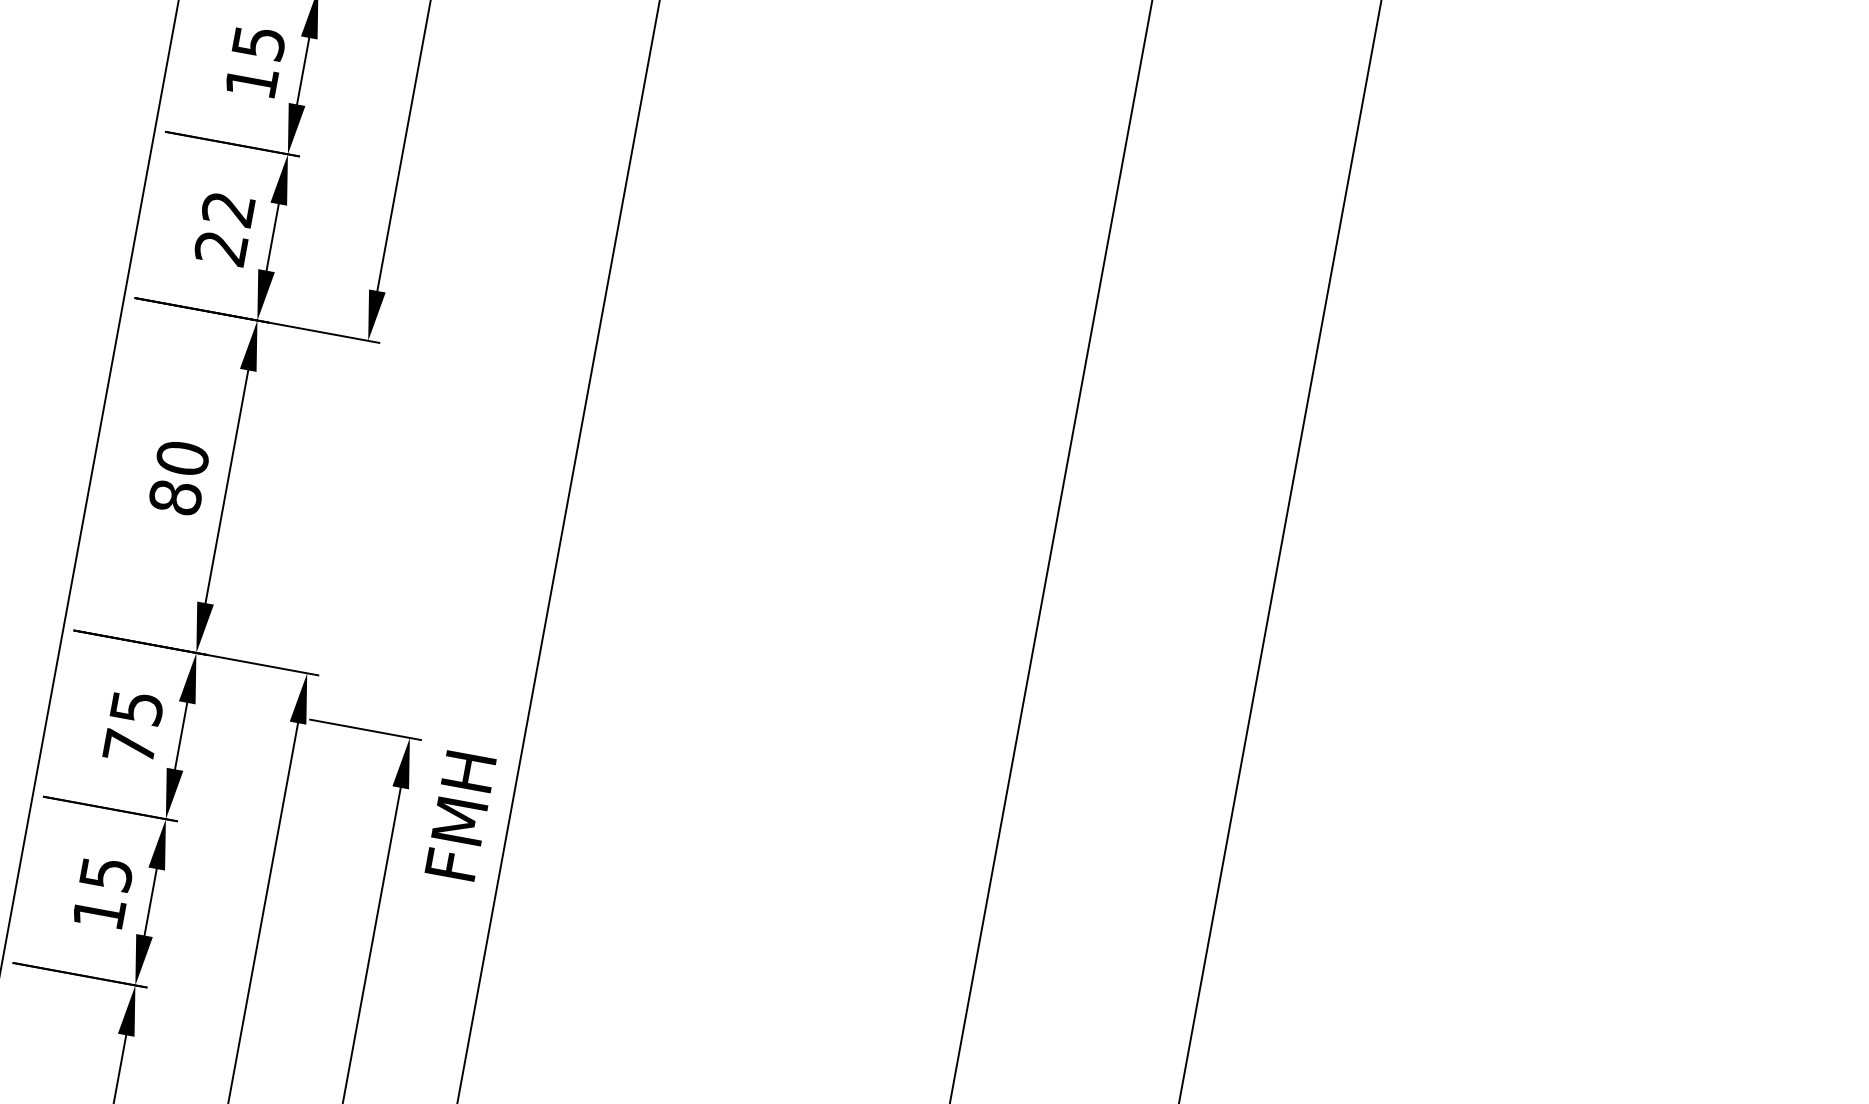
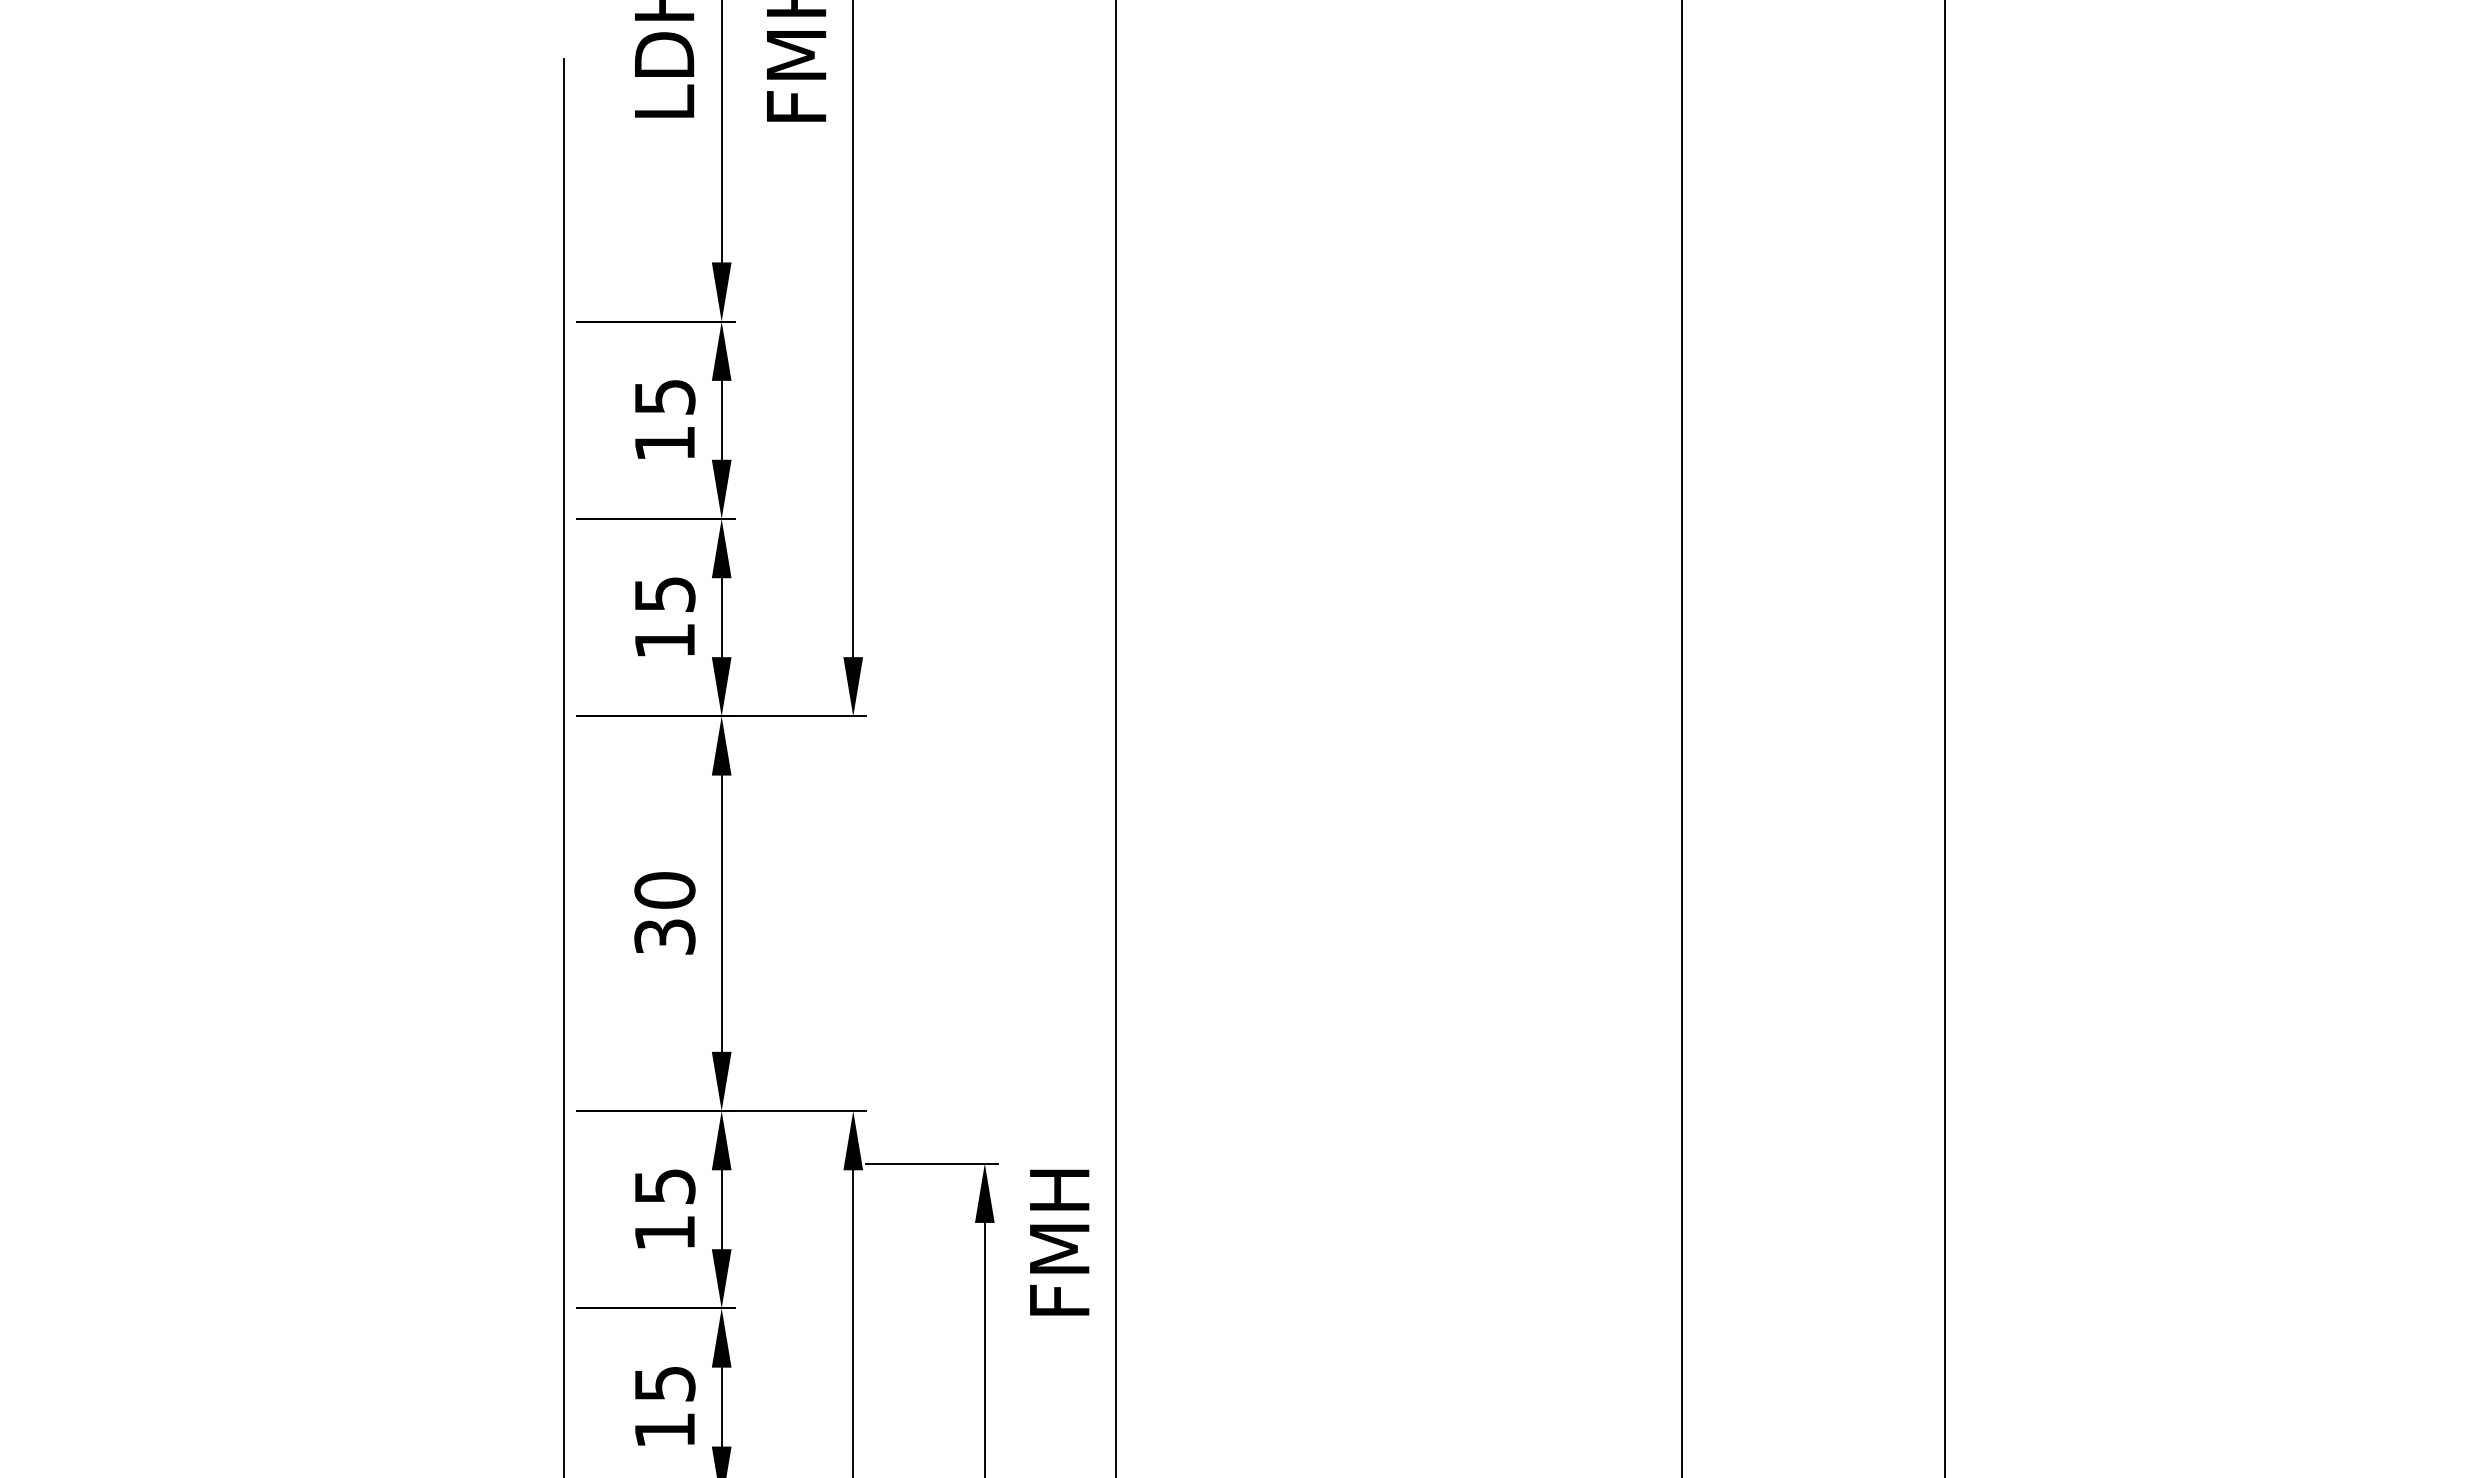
text: (224, 228) -> (664, 617), 22 -> 15
text: (175, 497) -> (664, 936), 80 -> 30
text: (129, 747) -> (664, 1233), 75 -> 15

